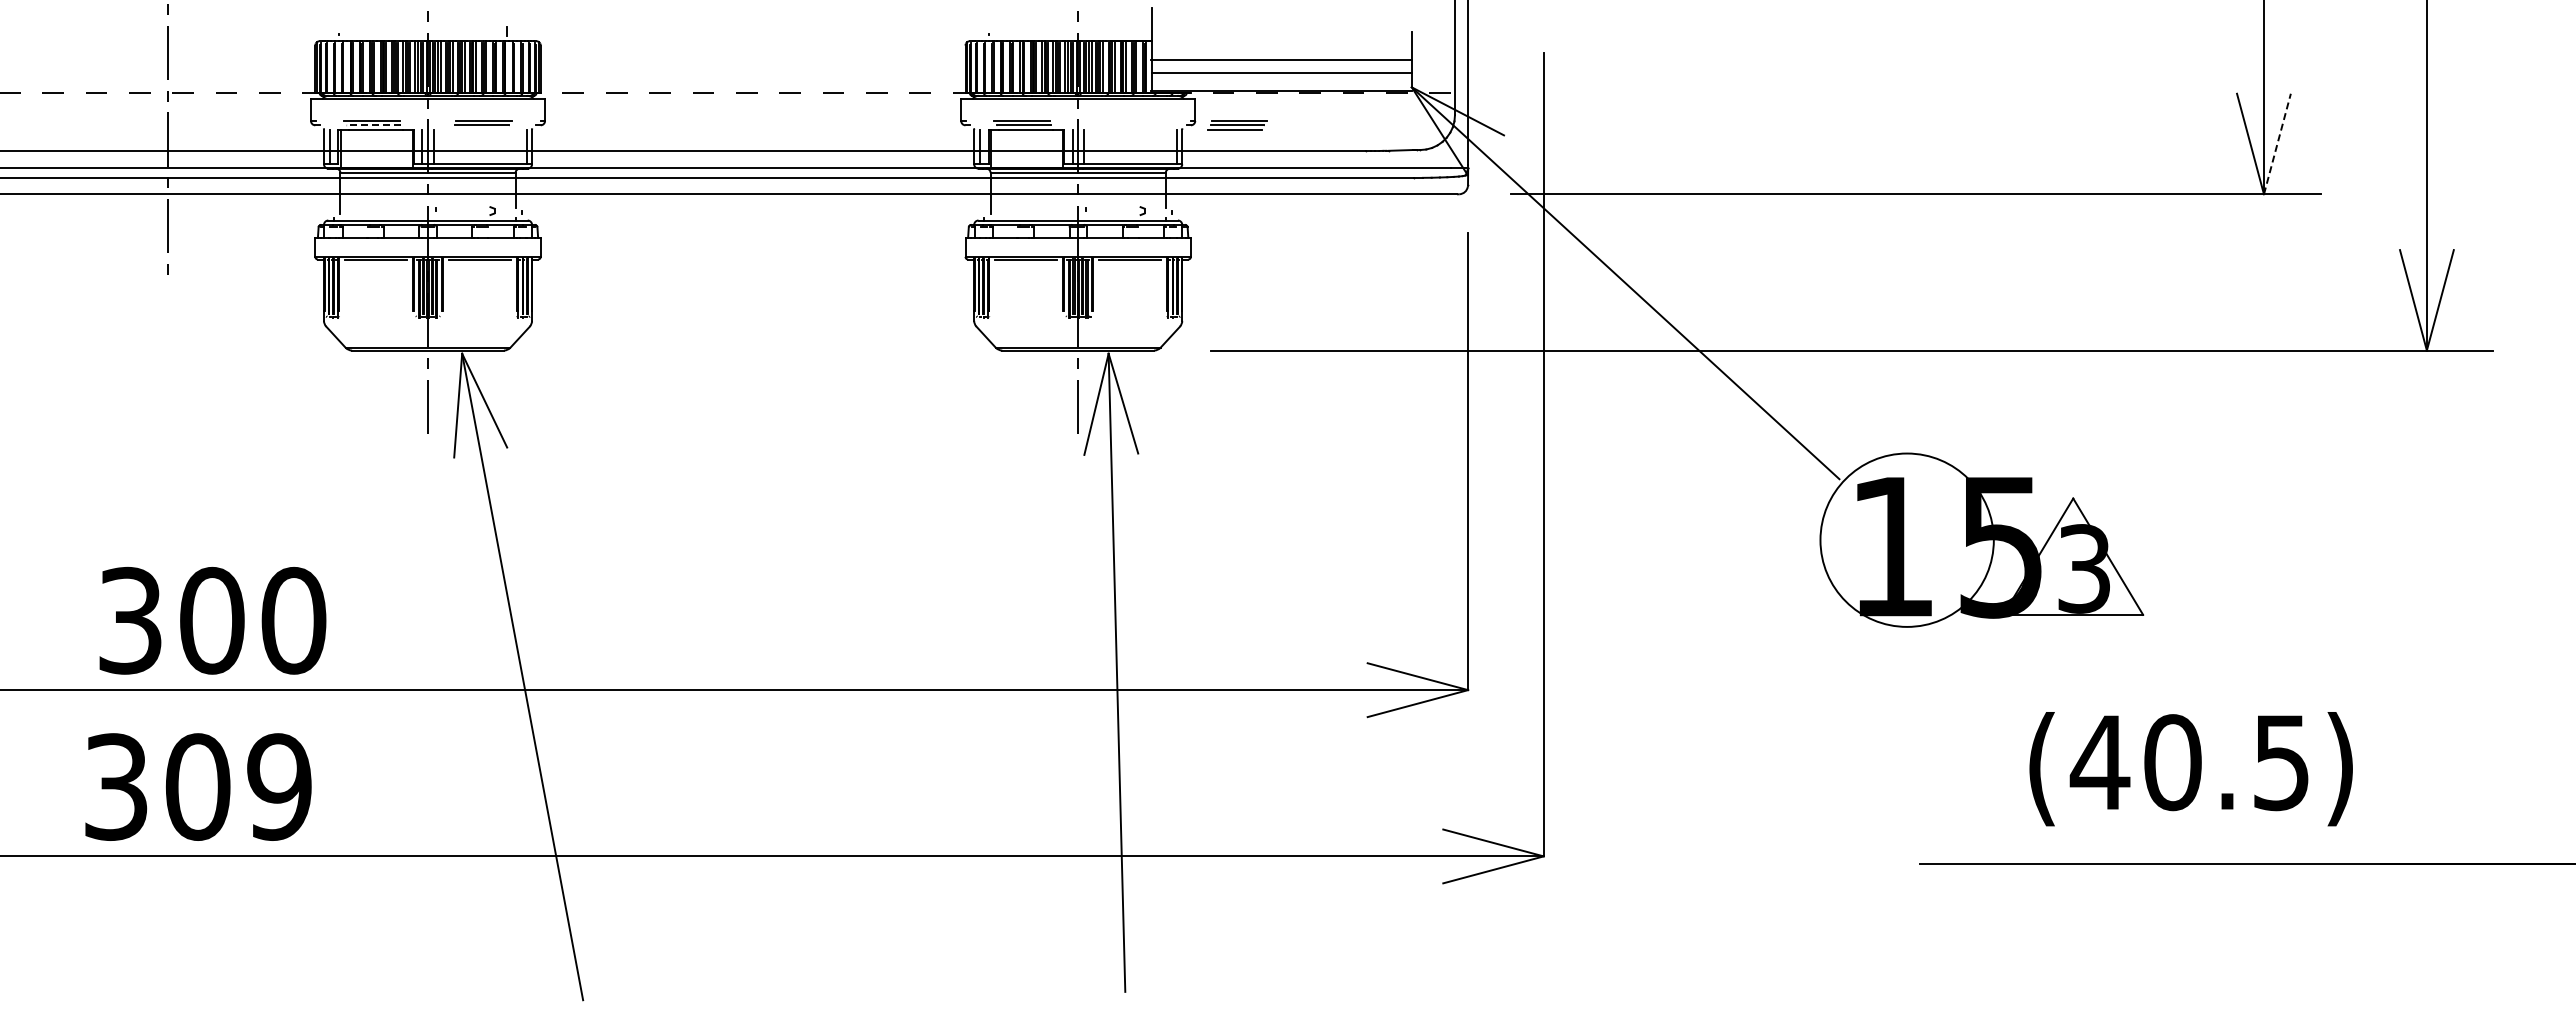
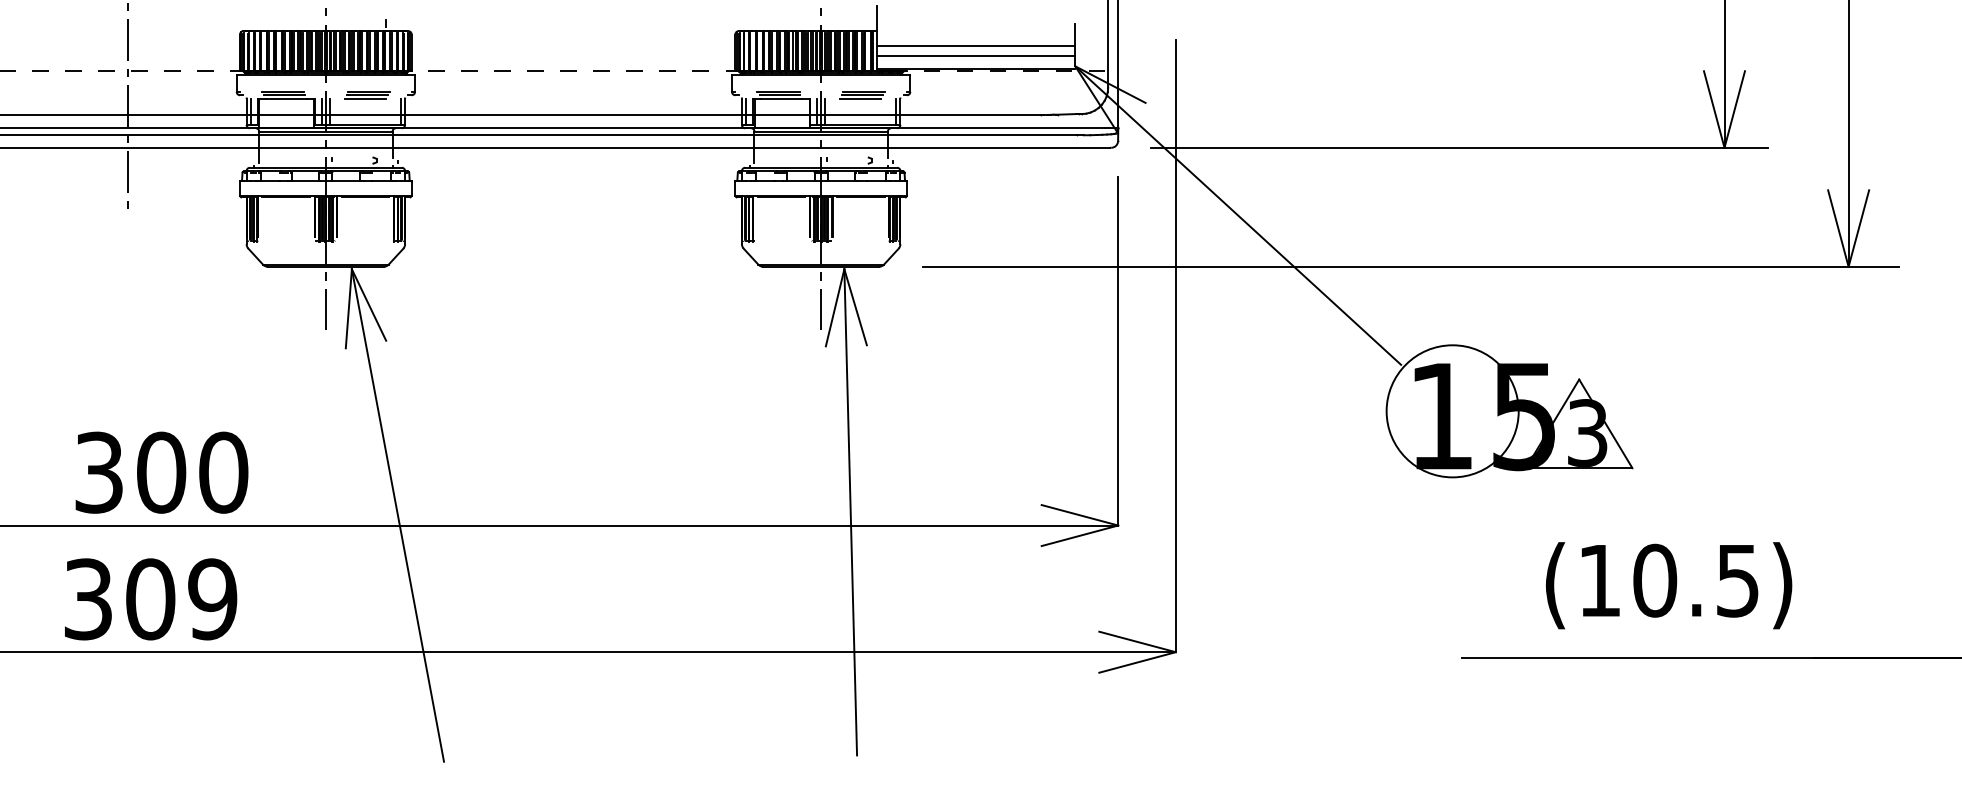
line: (373, 125) -> (284, 95), dashed -> solid
part: (1237, 125) -> (862, 95), moved
line: (479, 129) -> (365, 98), added
line: (2277, 143) -> (1734, 109), dashed -> solid
text: (2099, 762) -> (1599, 580), (40.5) -> (10.5)

